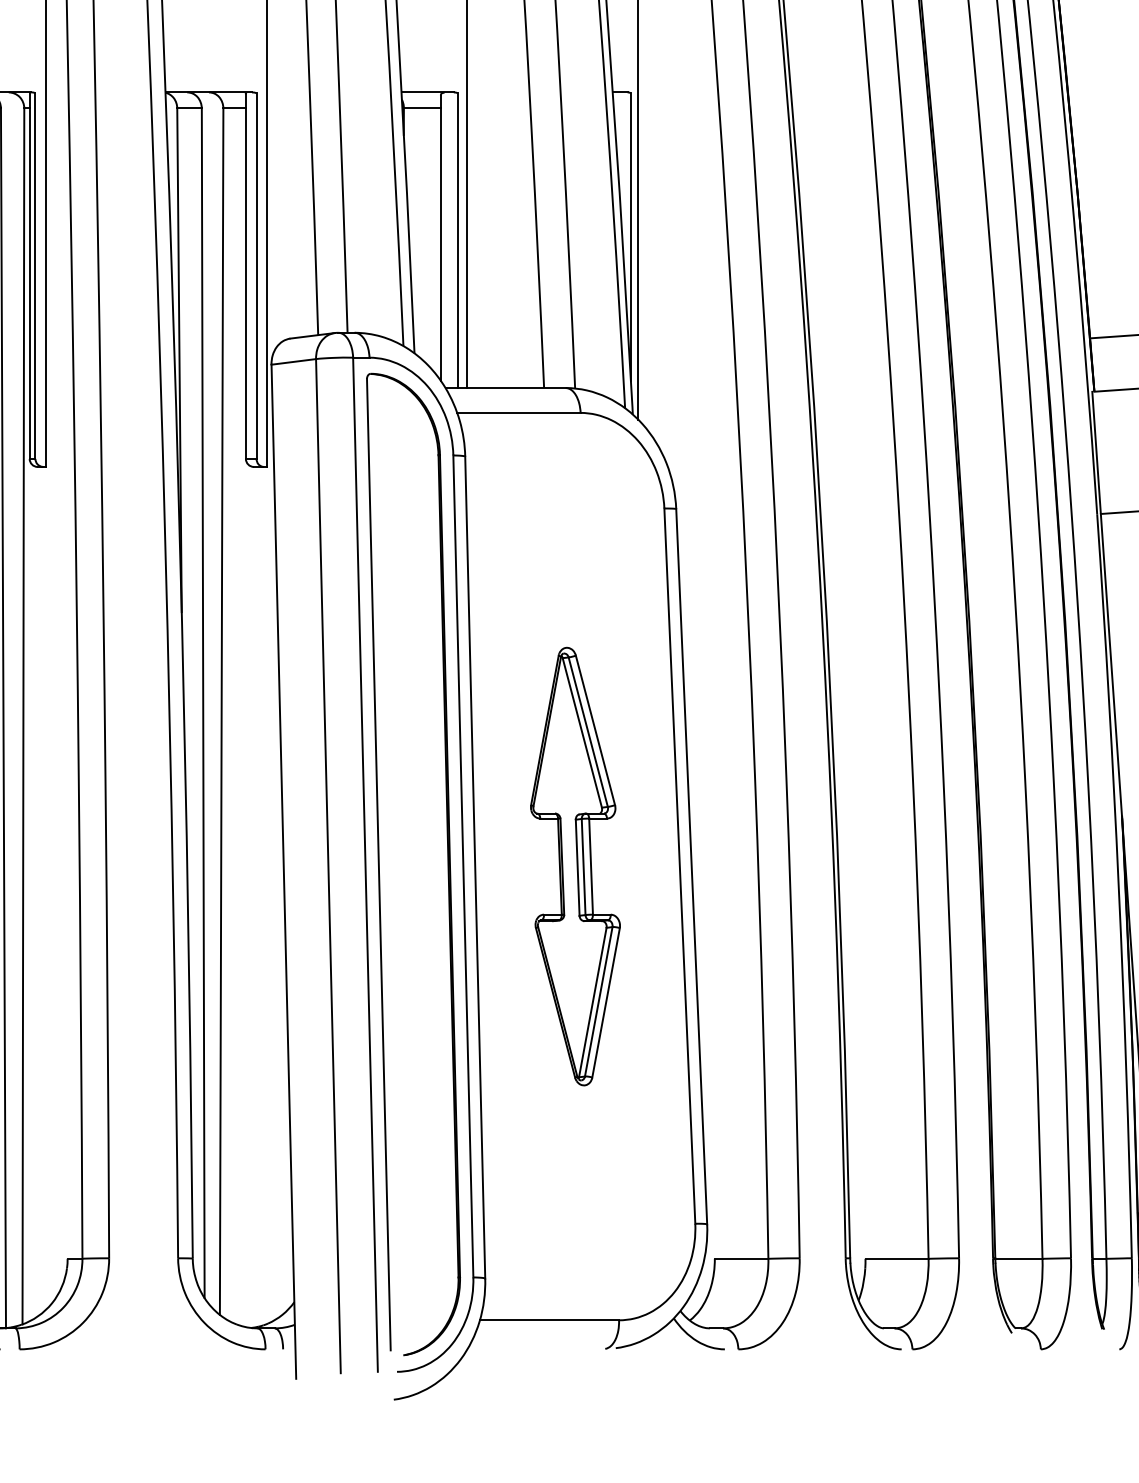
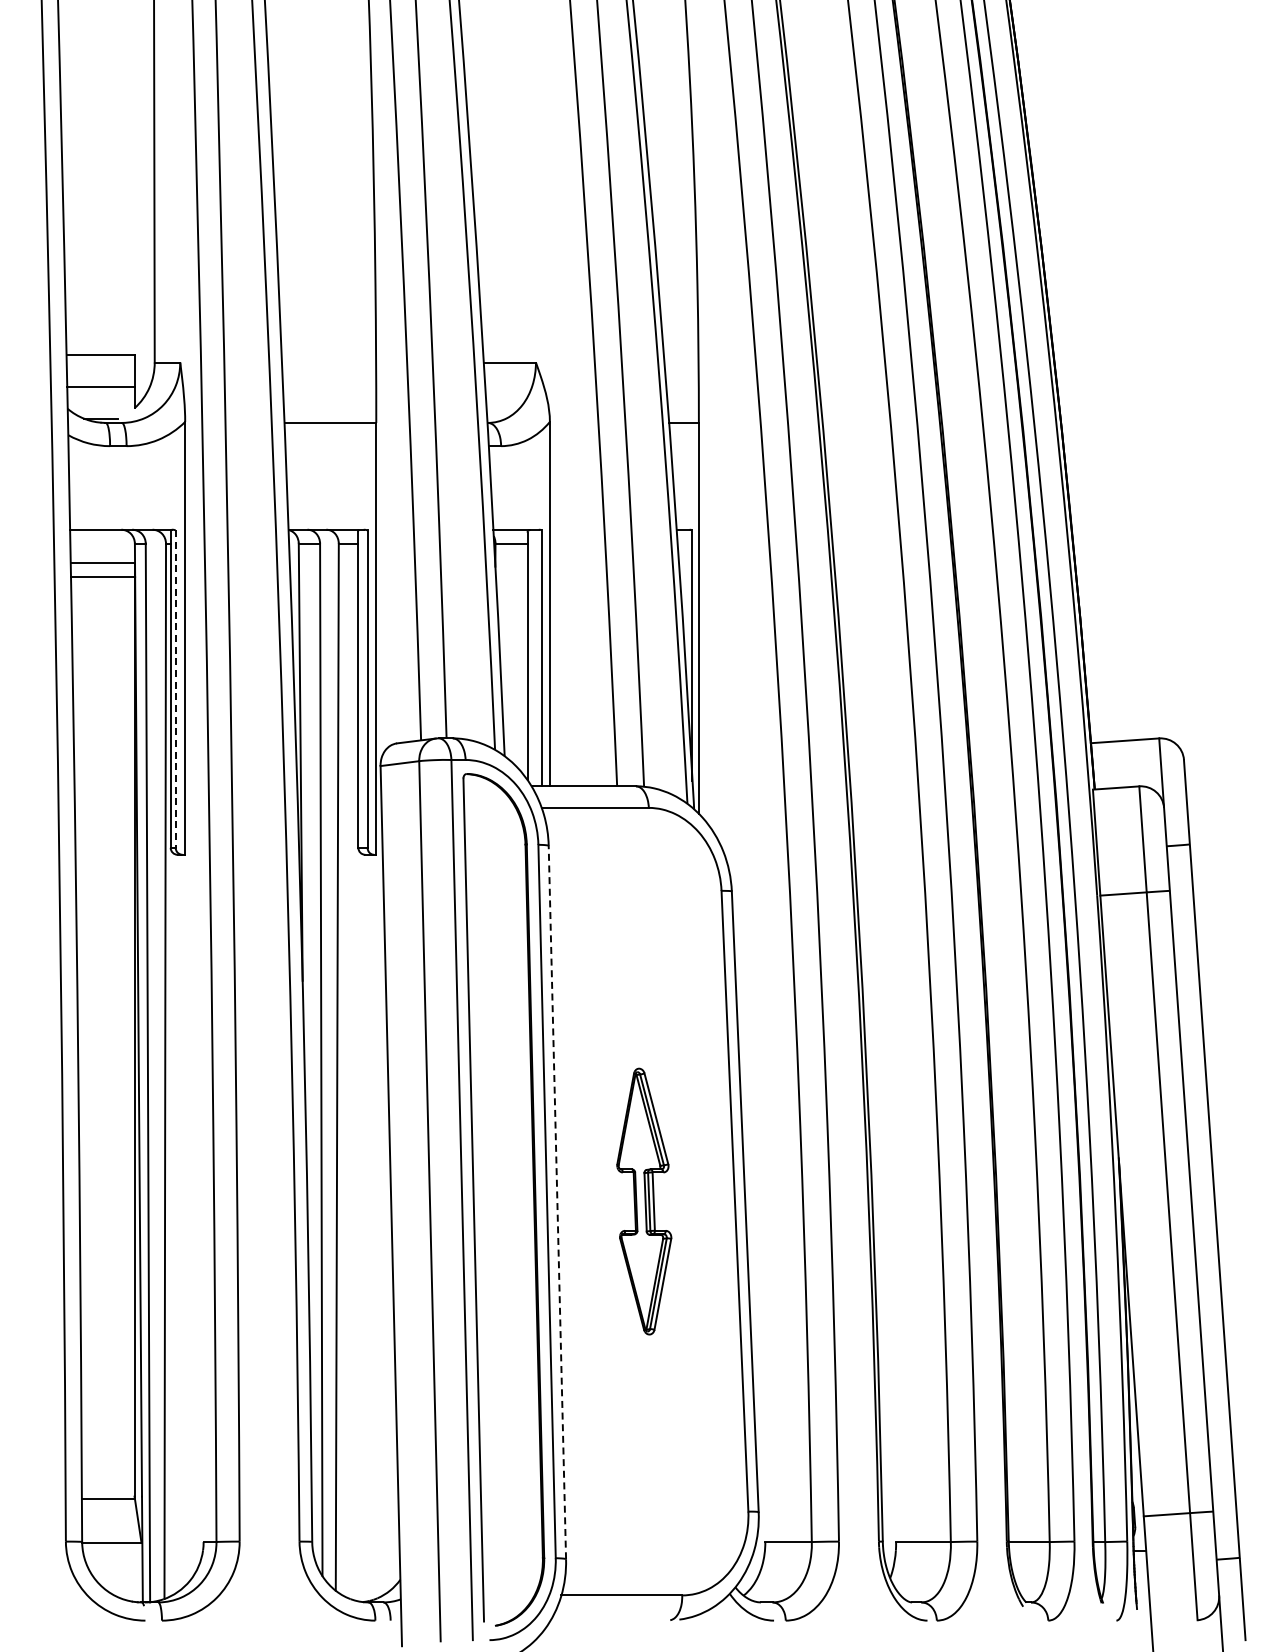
line: (35, 276) -> (175, 689), solid -> dashed
part: (574, 866) -> (643, 1201), size x0.7
line: (475, 867) -> (557, 1202), solid -> dashed

